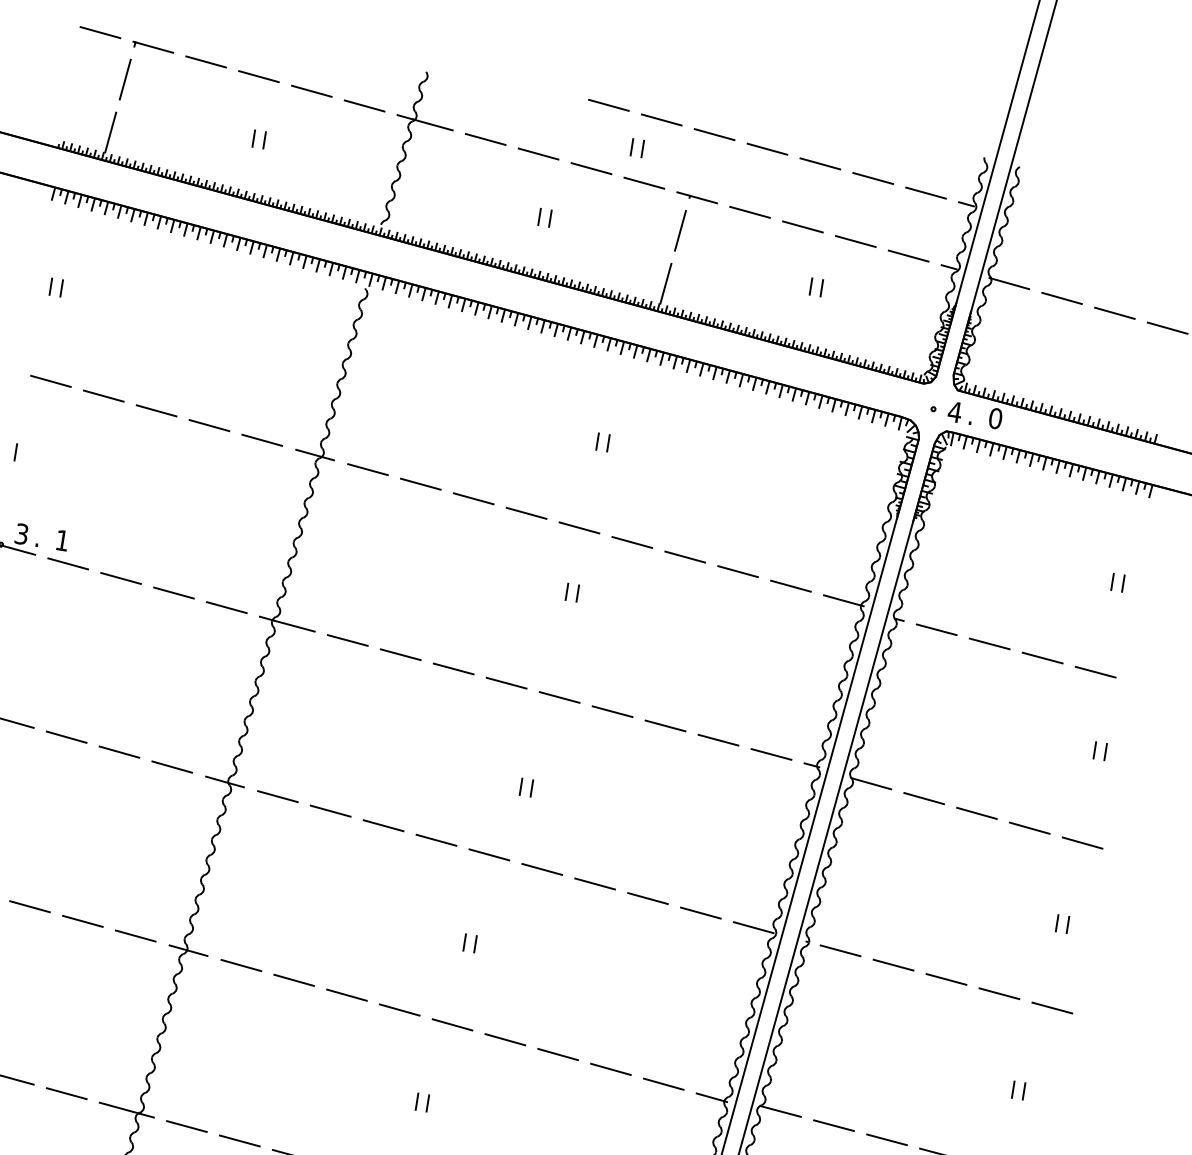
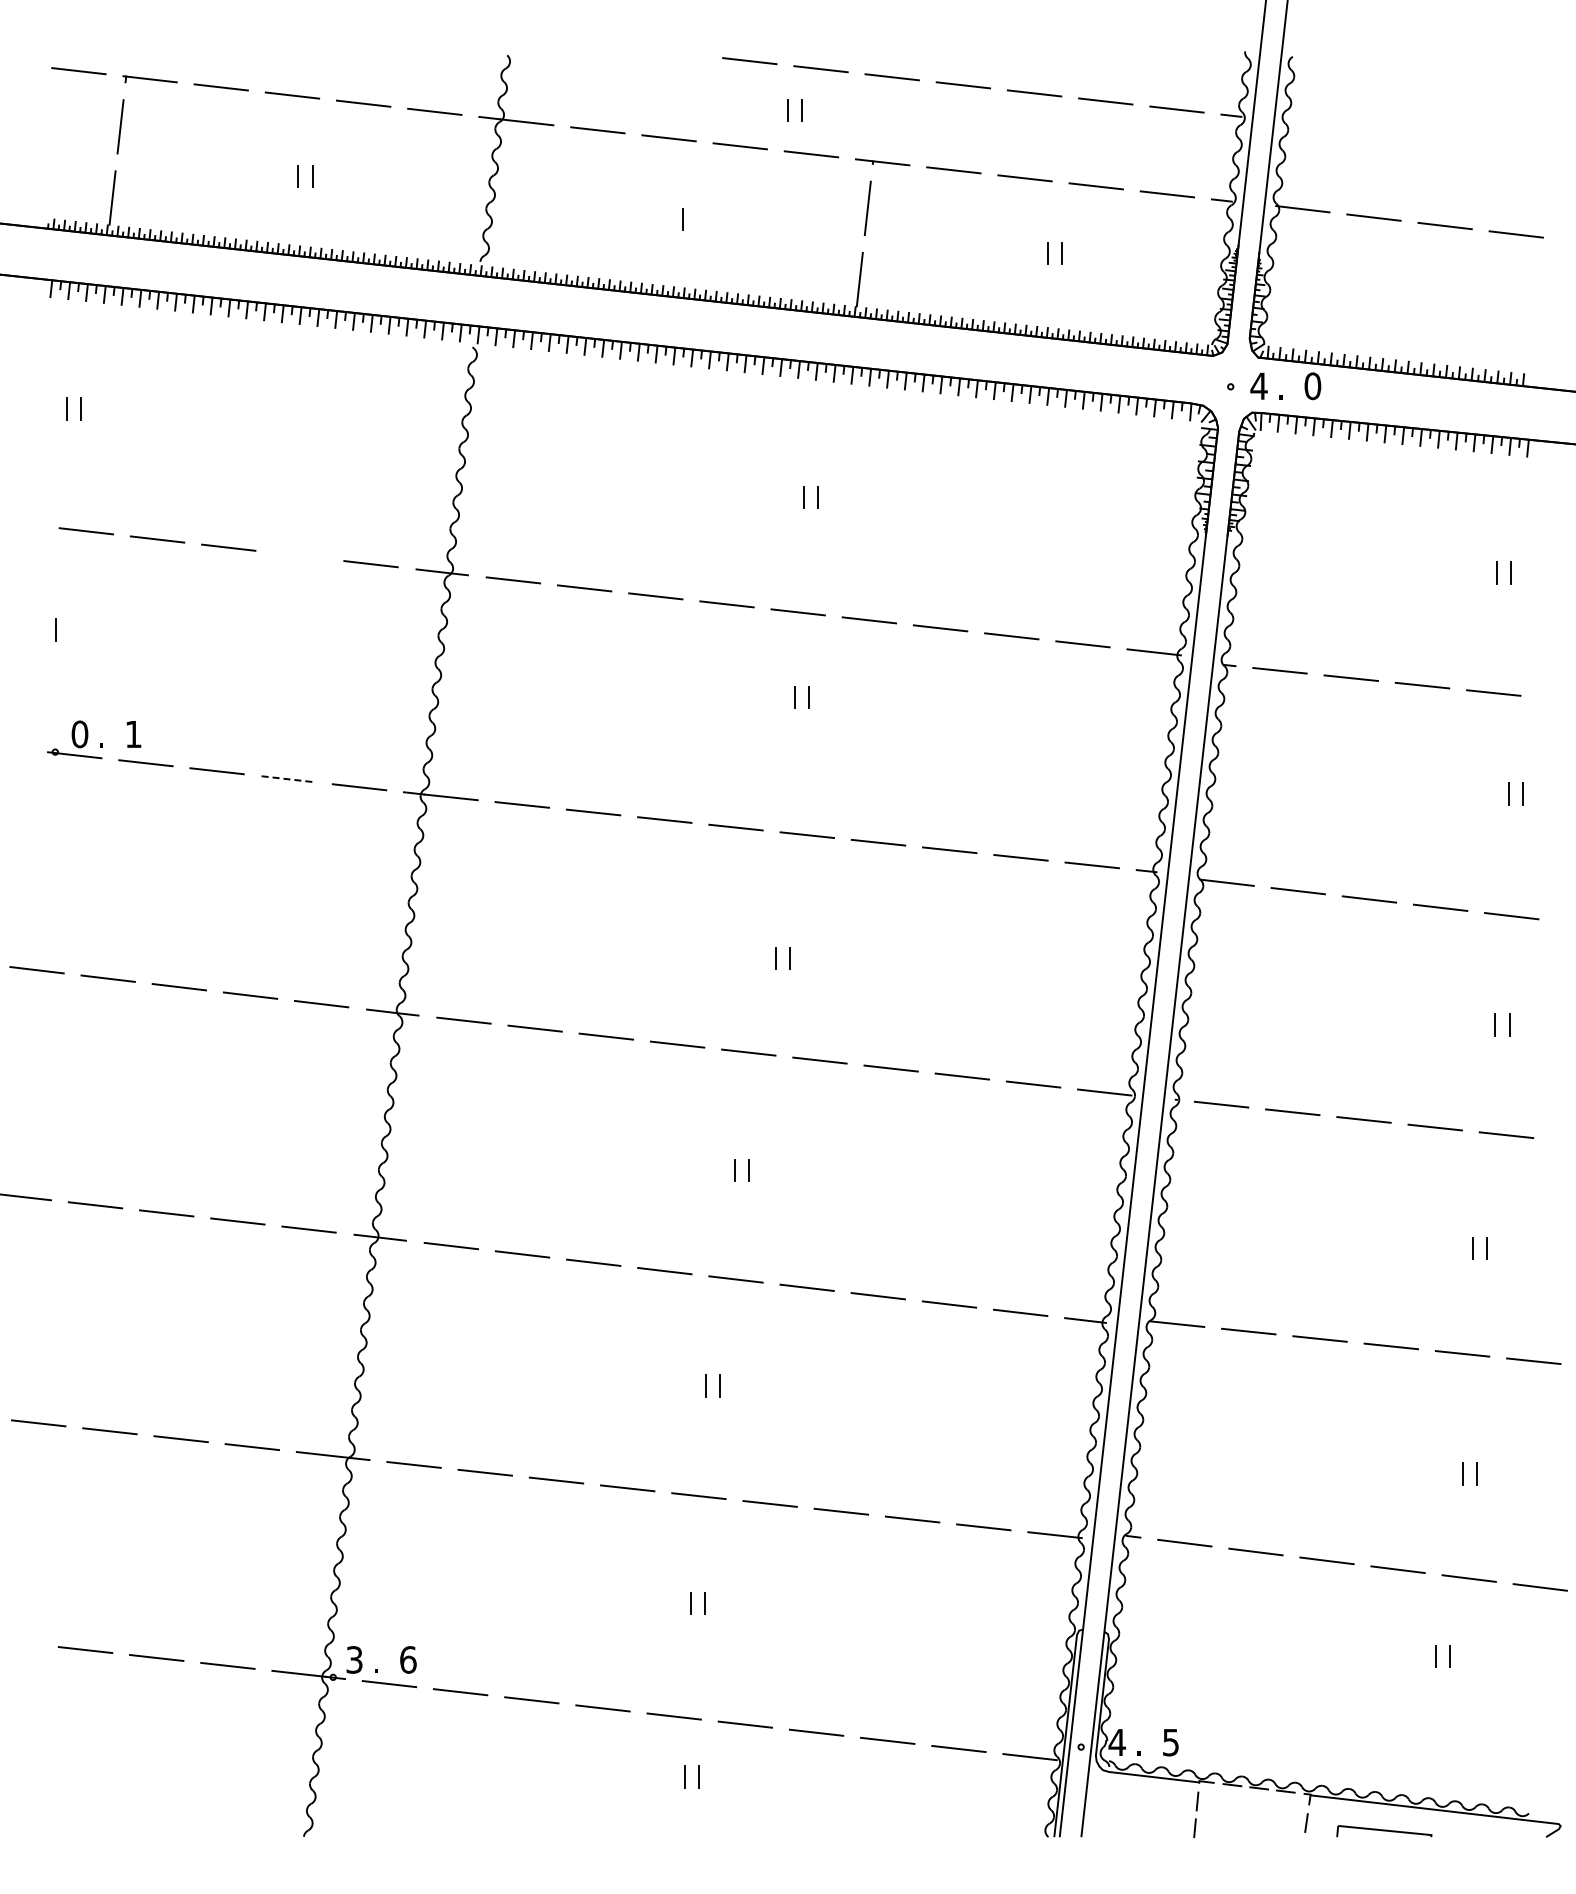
line: (550, 218) -> (697, 219), removed
line: (209, 425) -> (299, 555), removed
text: (21, 534) -> (79, 734), 3 -> 0
line: (174, 593) -> (288, 779), solid -> dashed

